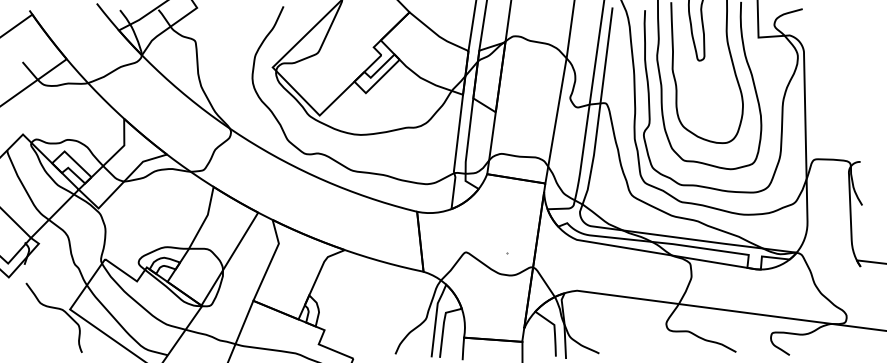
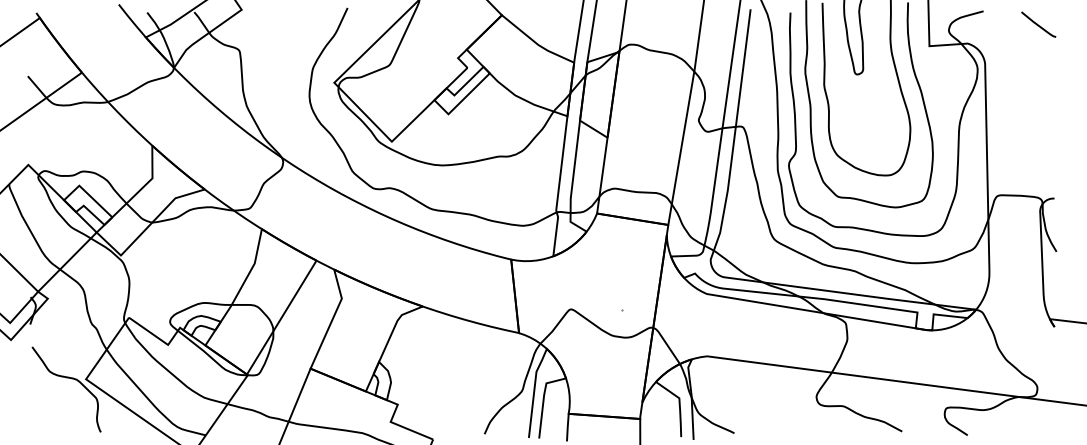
line: (847, 19) -> (1038, 24), added

